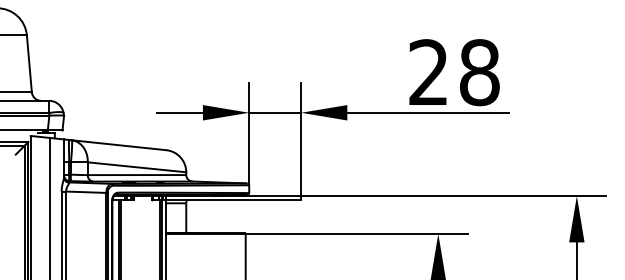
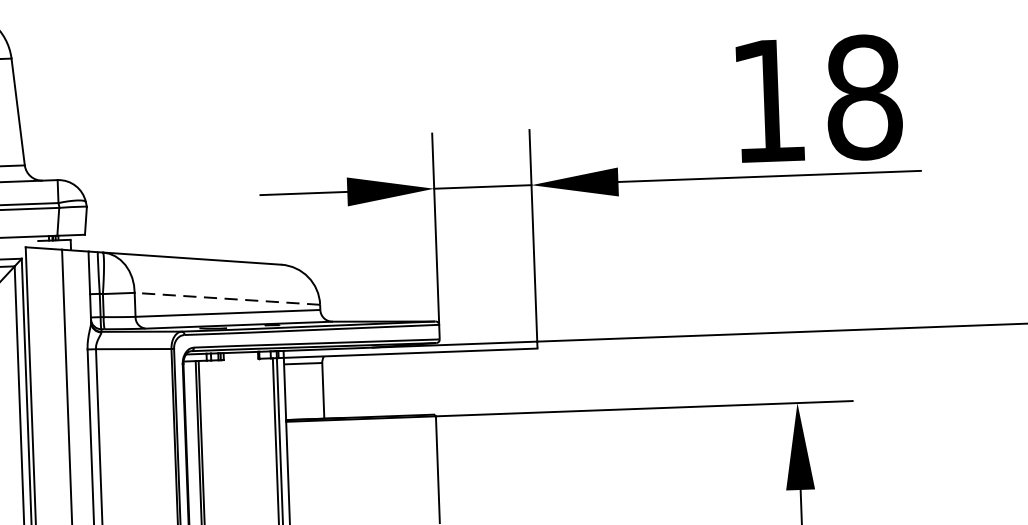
text: (428, 71) -> (767, 98), 28 -> 18
line: (136, 167) -> (226, 299), solid -> dashed

